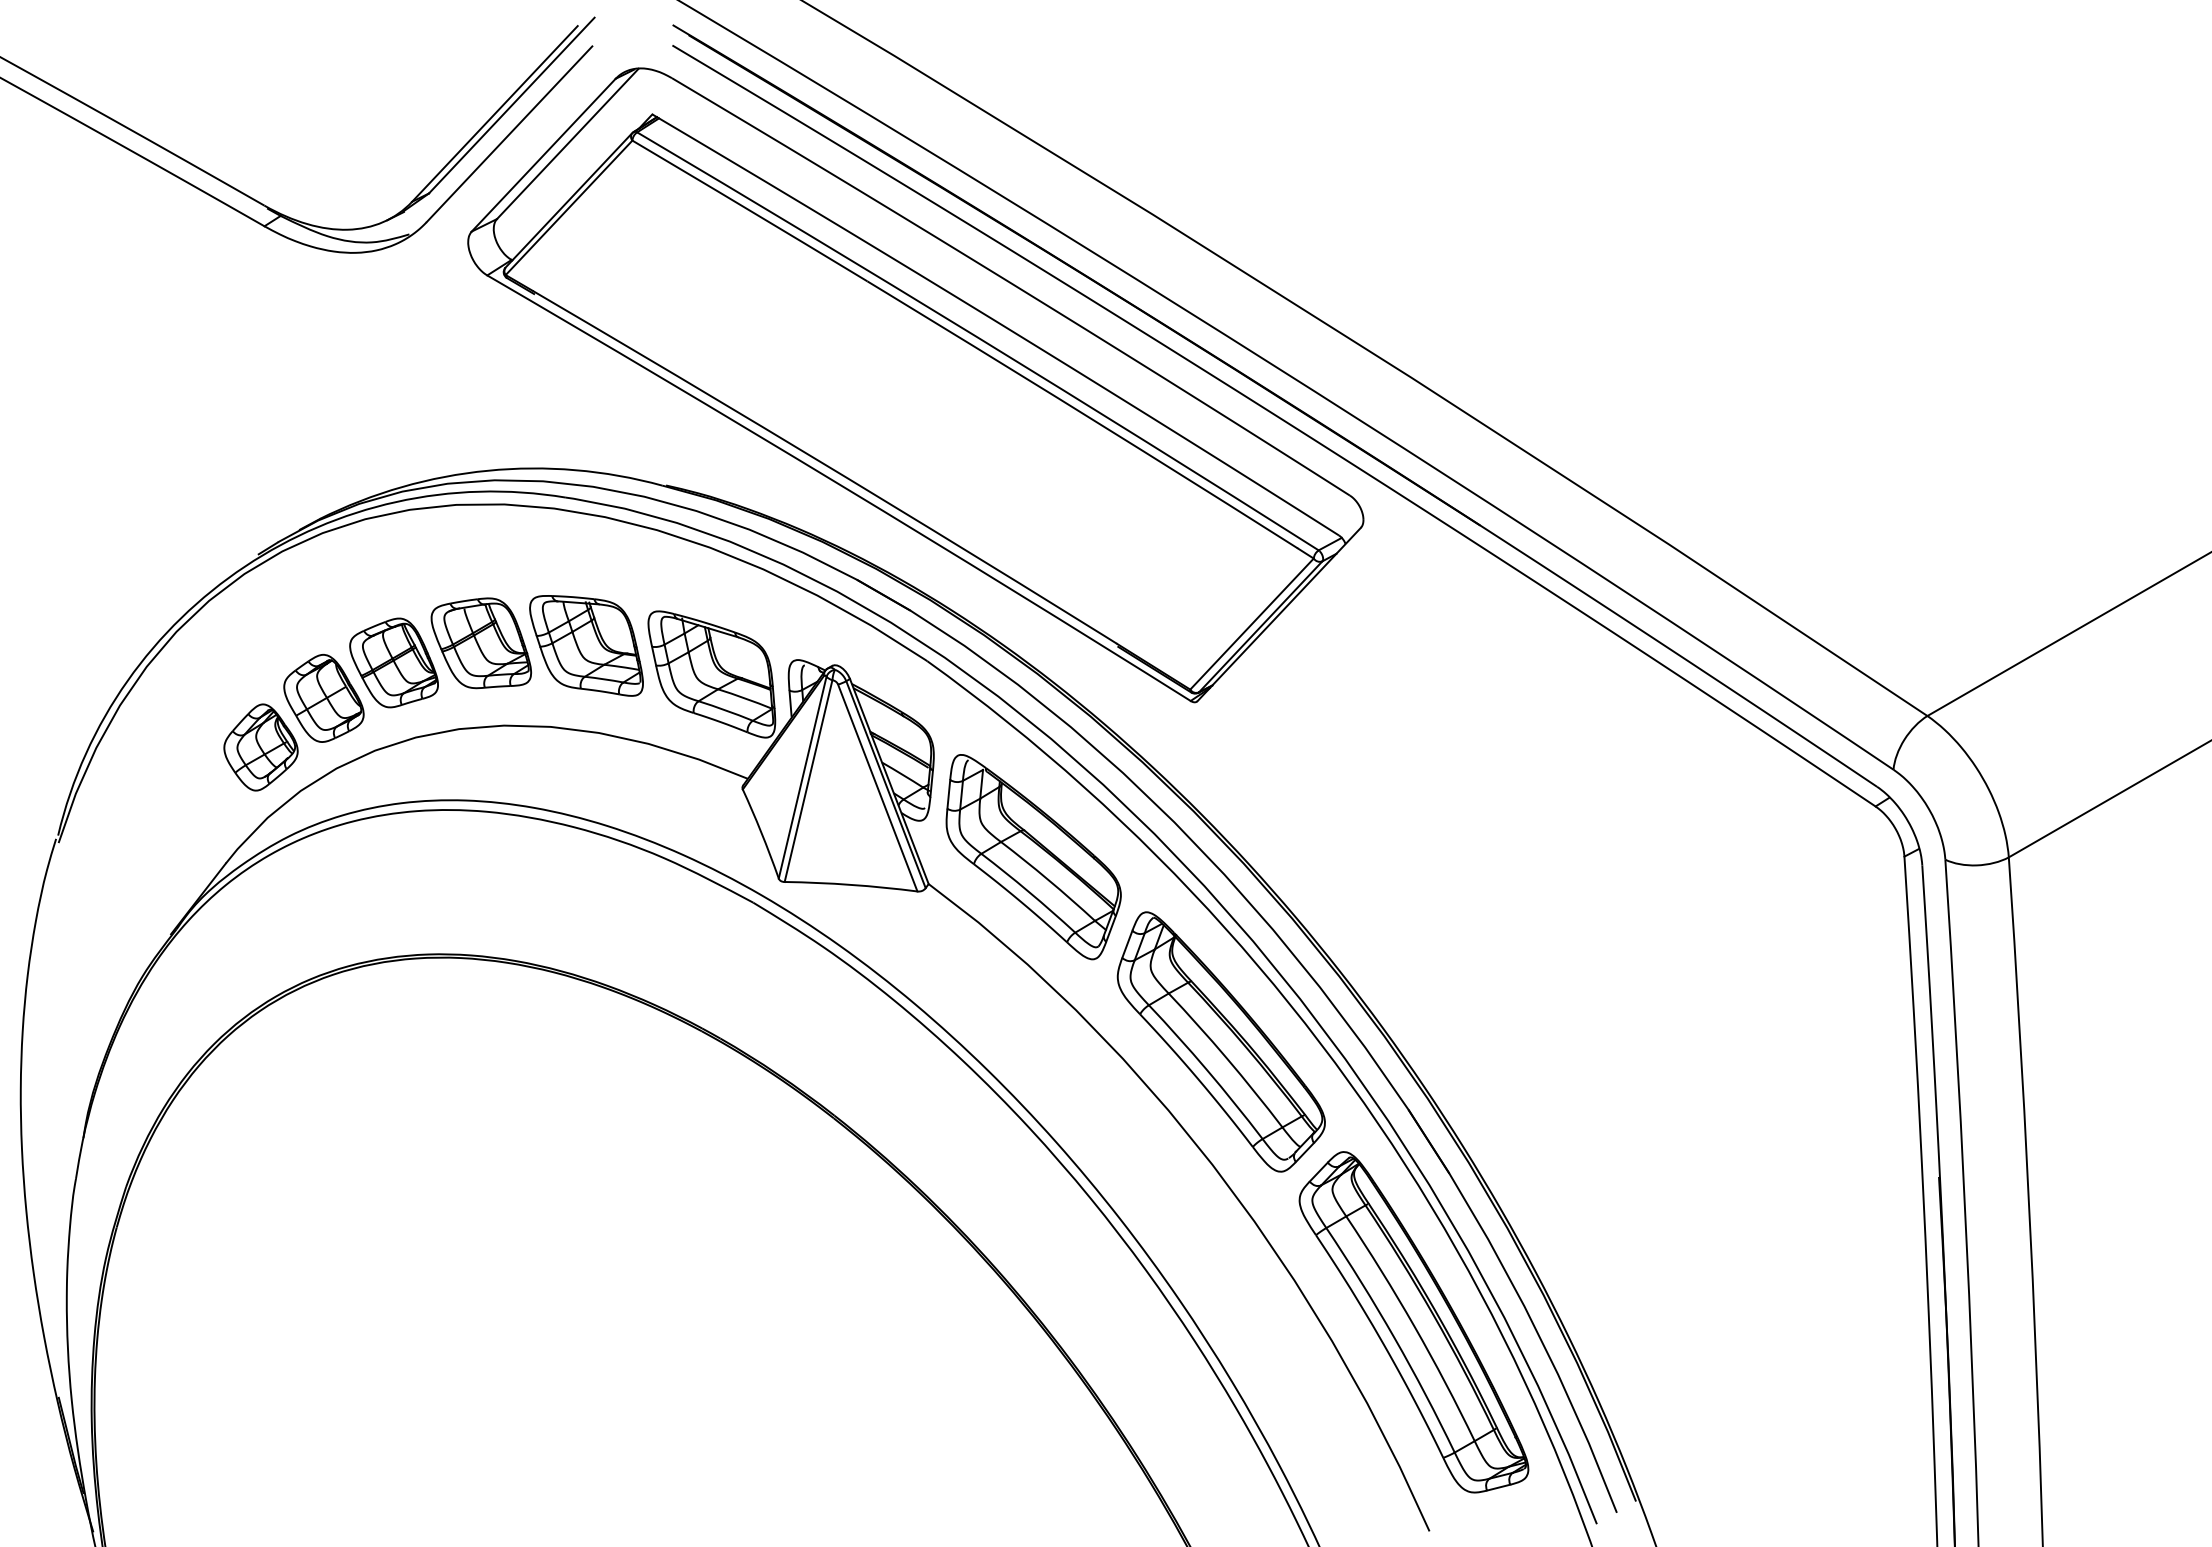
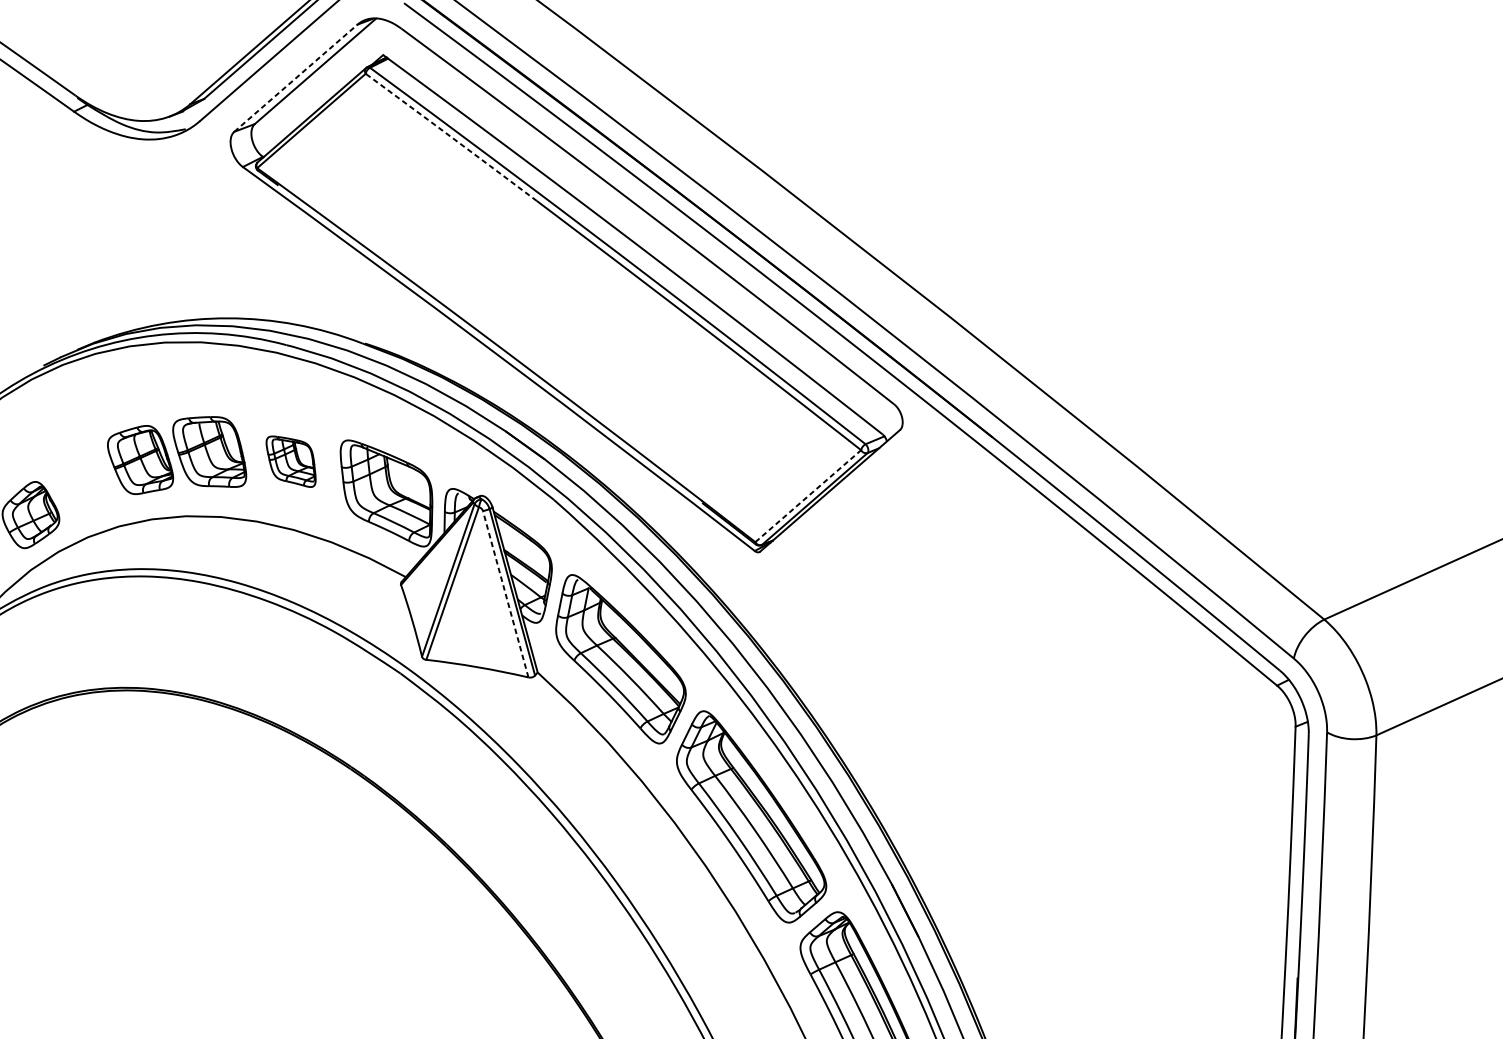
line: (543, 155) -> (295, 78), solid -> dashed
line: (750, 210) -> (451, 137), solid -> dashed
line: (1252, 623) -> (808, 495), solid -> dashed
part: (586, 645) -> (291, 461), size x0.6
part: (323, 697) -> (83, 481), removed
line: (877, 788) -> (505, 594), solid -> dashed

